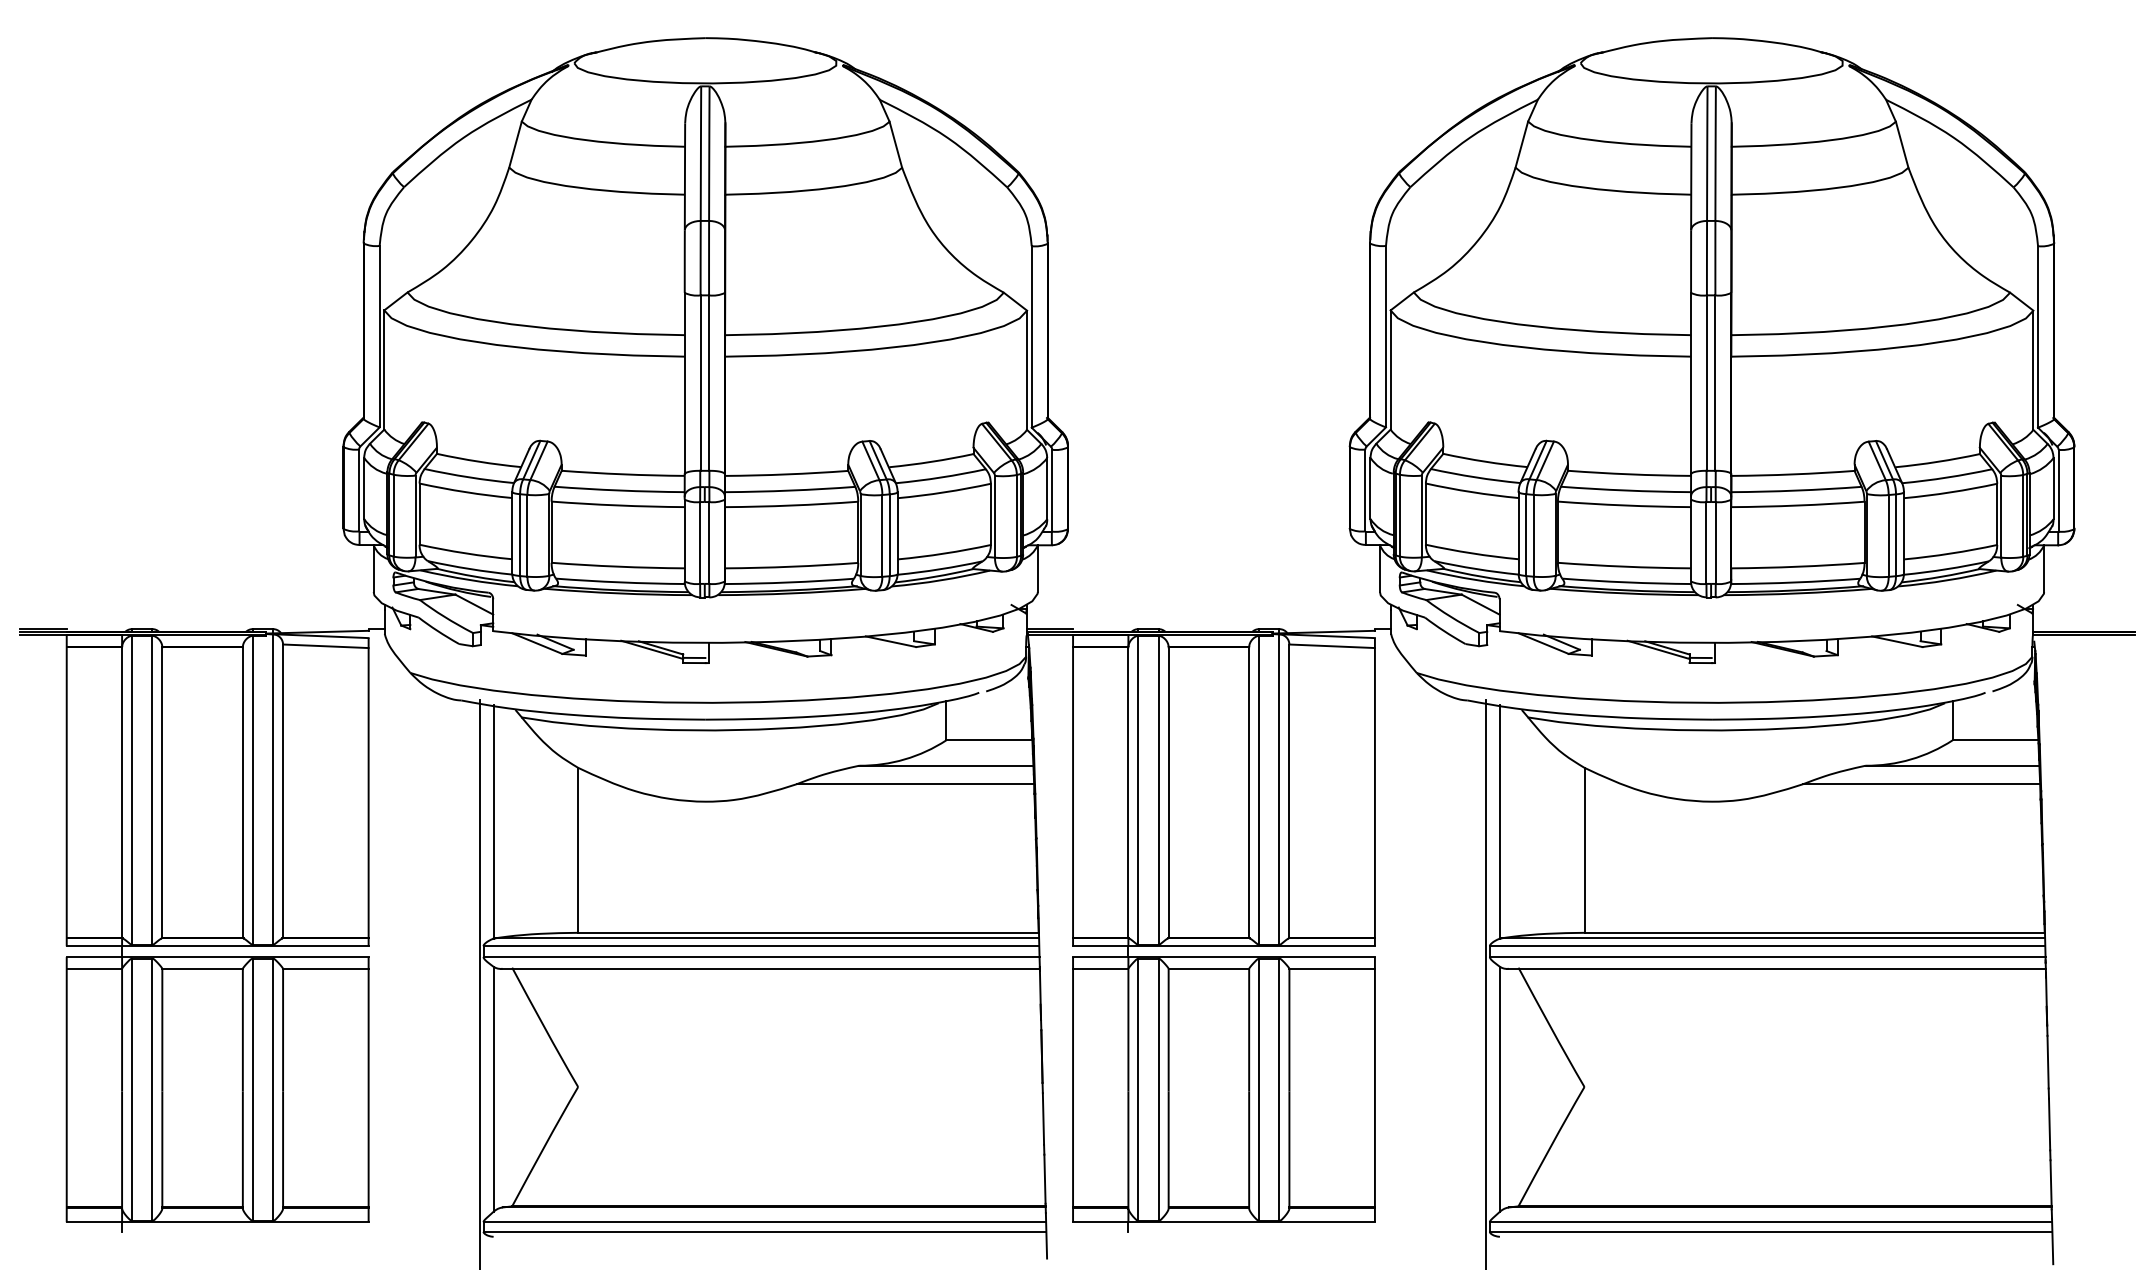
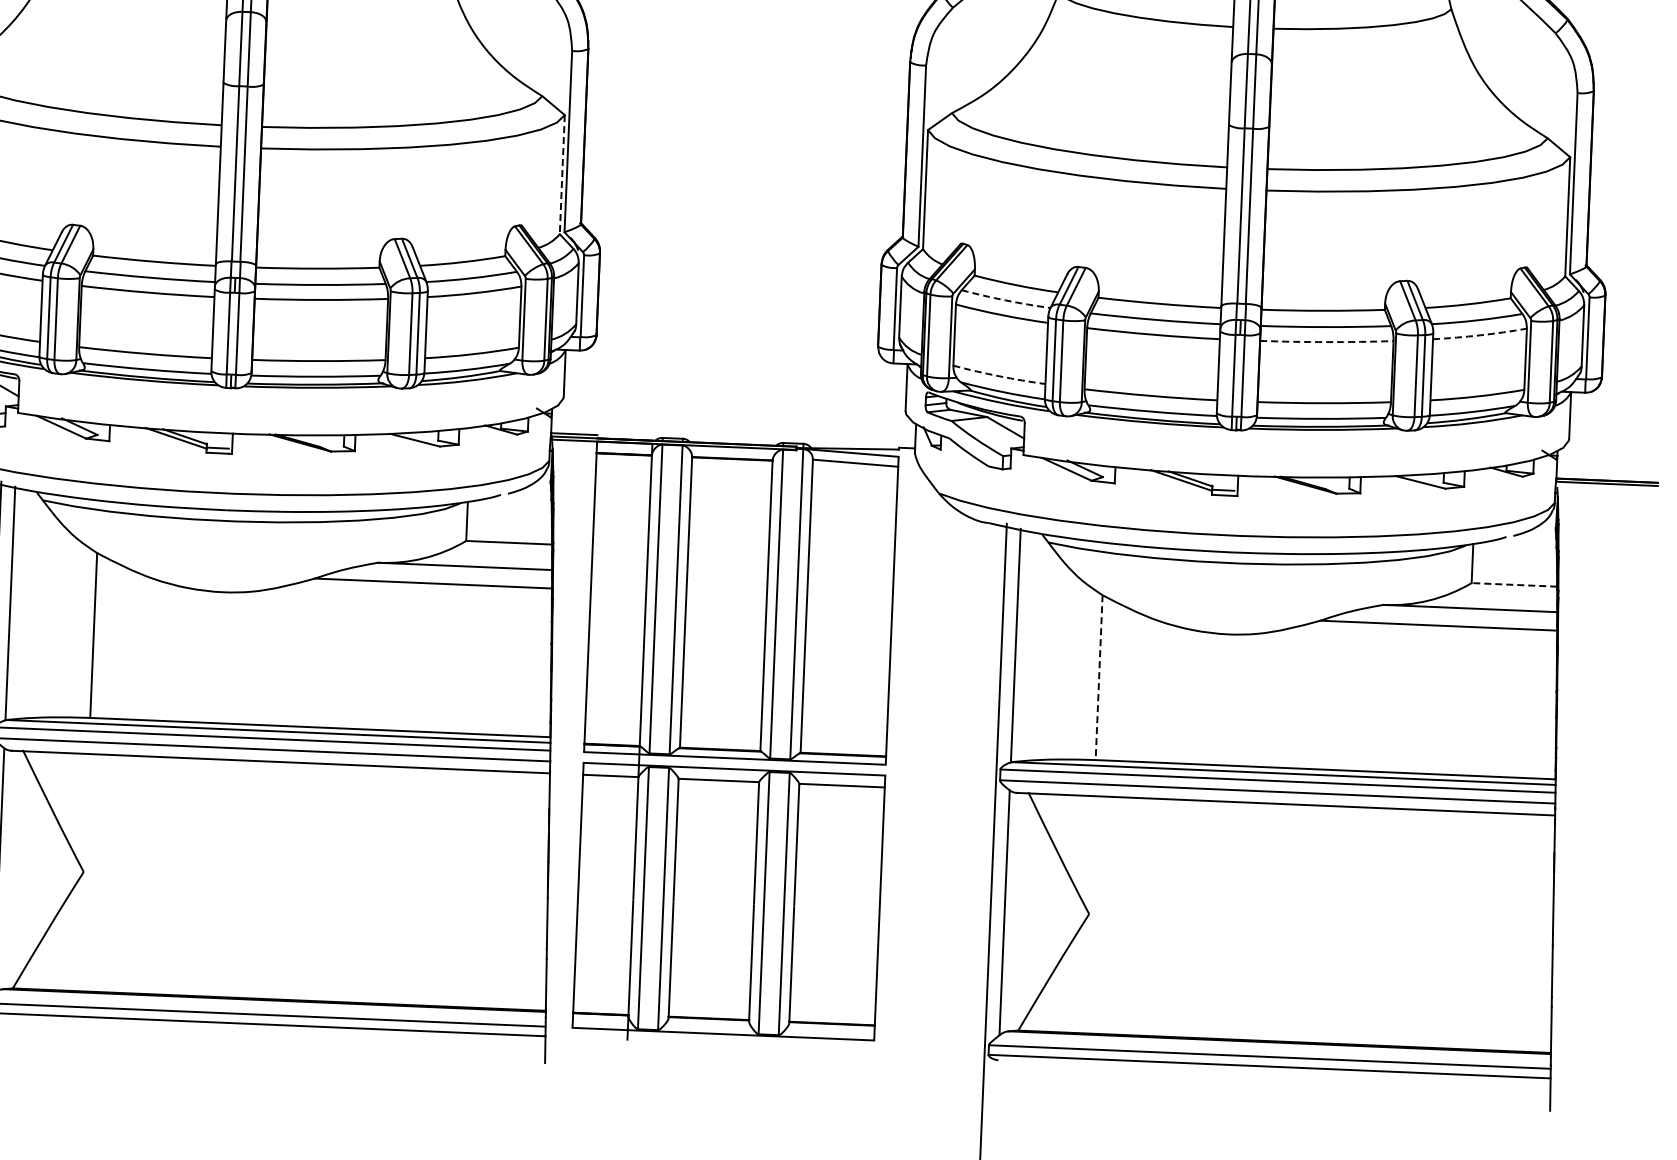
line: (1027, 370) -> (562, 174), solid -> dashed
arc: (1475, 477) -> (1005, 300), solid -> dashed
arc: (1950, 492) -> (1479, 335), solid -> dashed
arc: (1797, 505) -> (1326, 342), solid -> dashed
arc: (1472, 553) -> (999, 376), solid -> dashed
line: (1995, 740) -> (1514, 585), solid -> dashed
line: (1584, 850) -> (1099, 677), solid -> dashed

